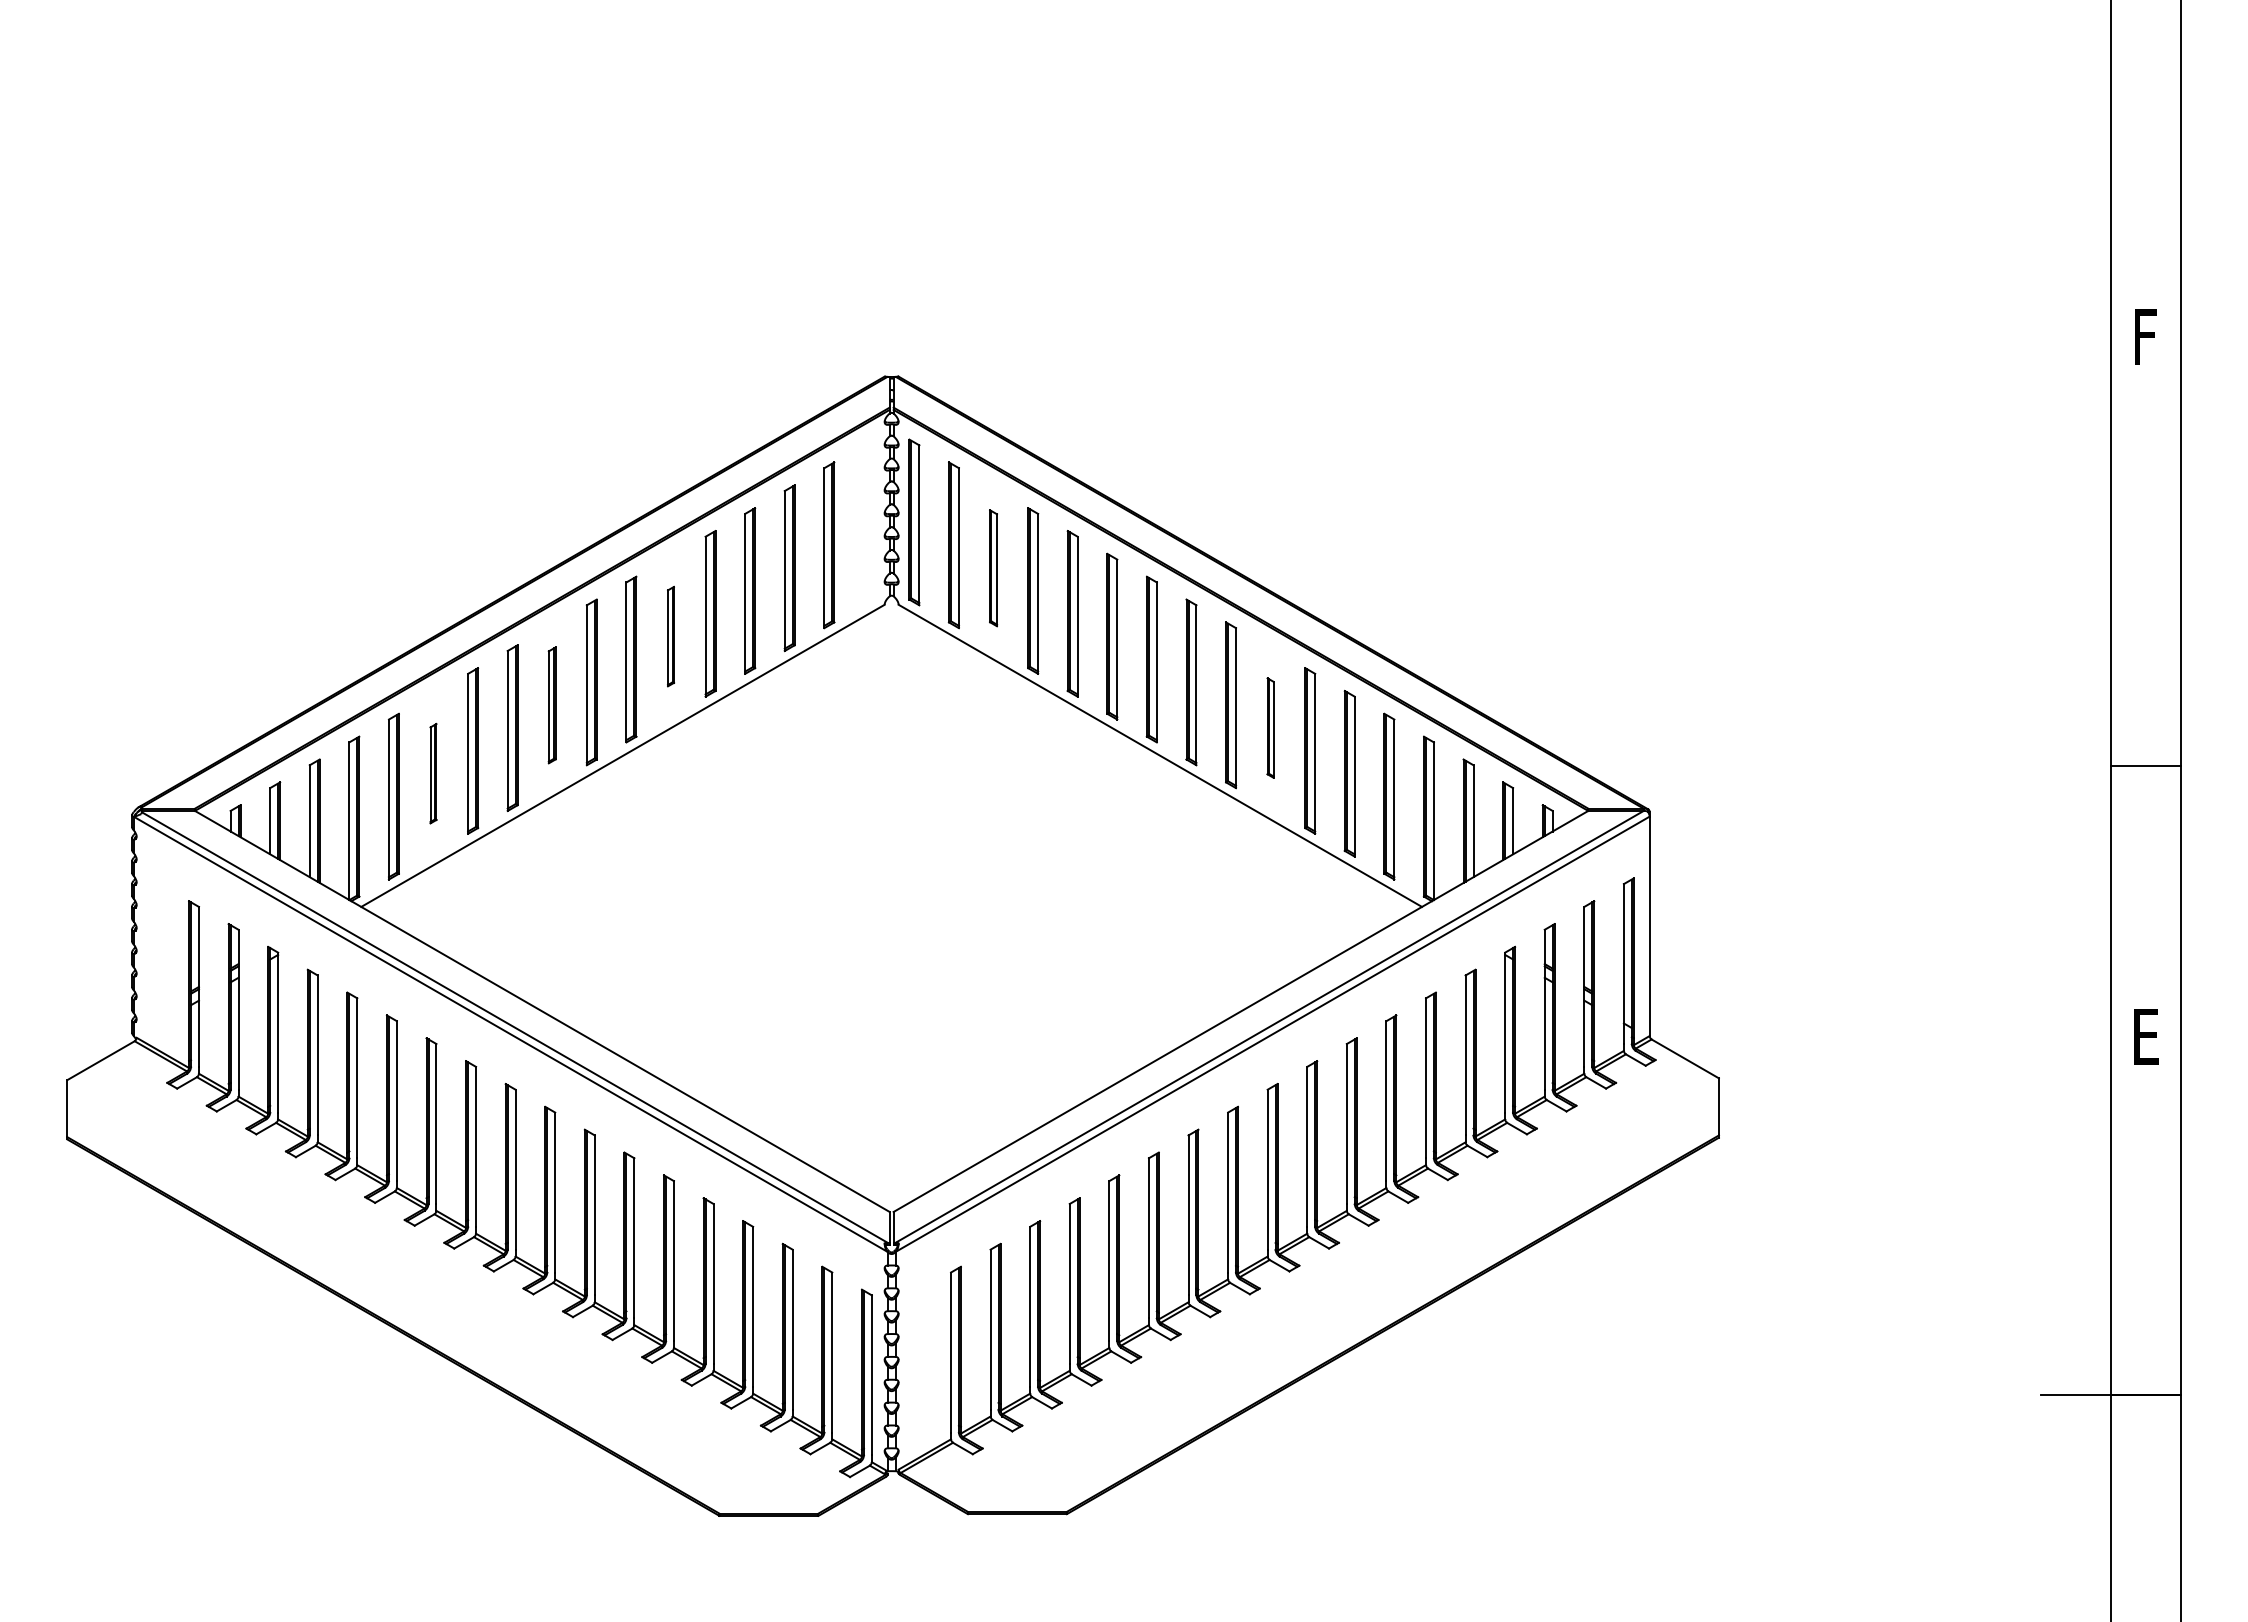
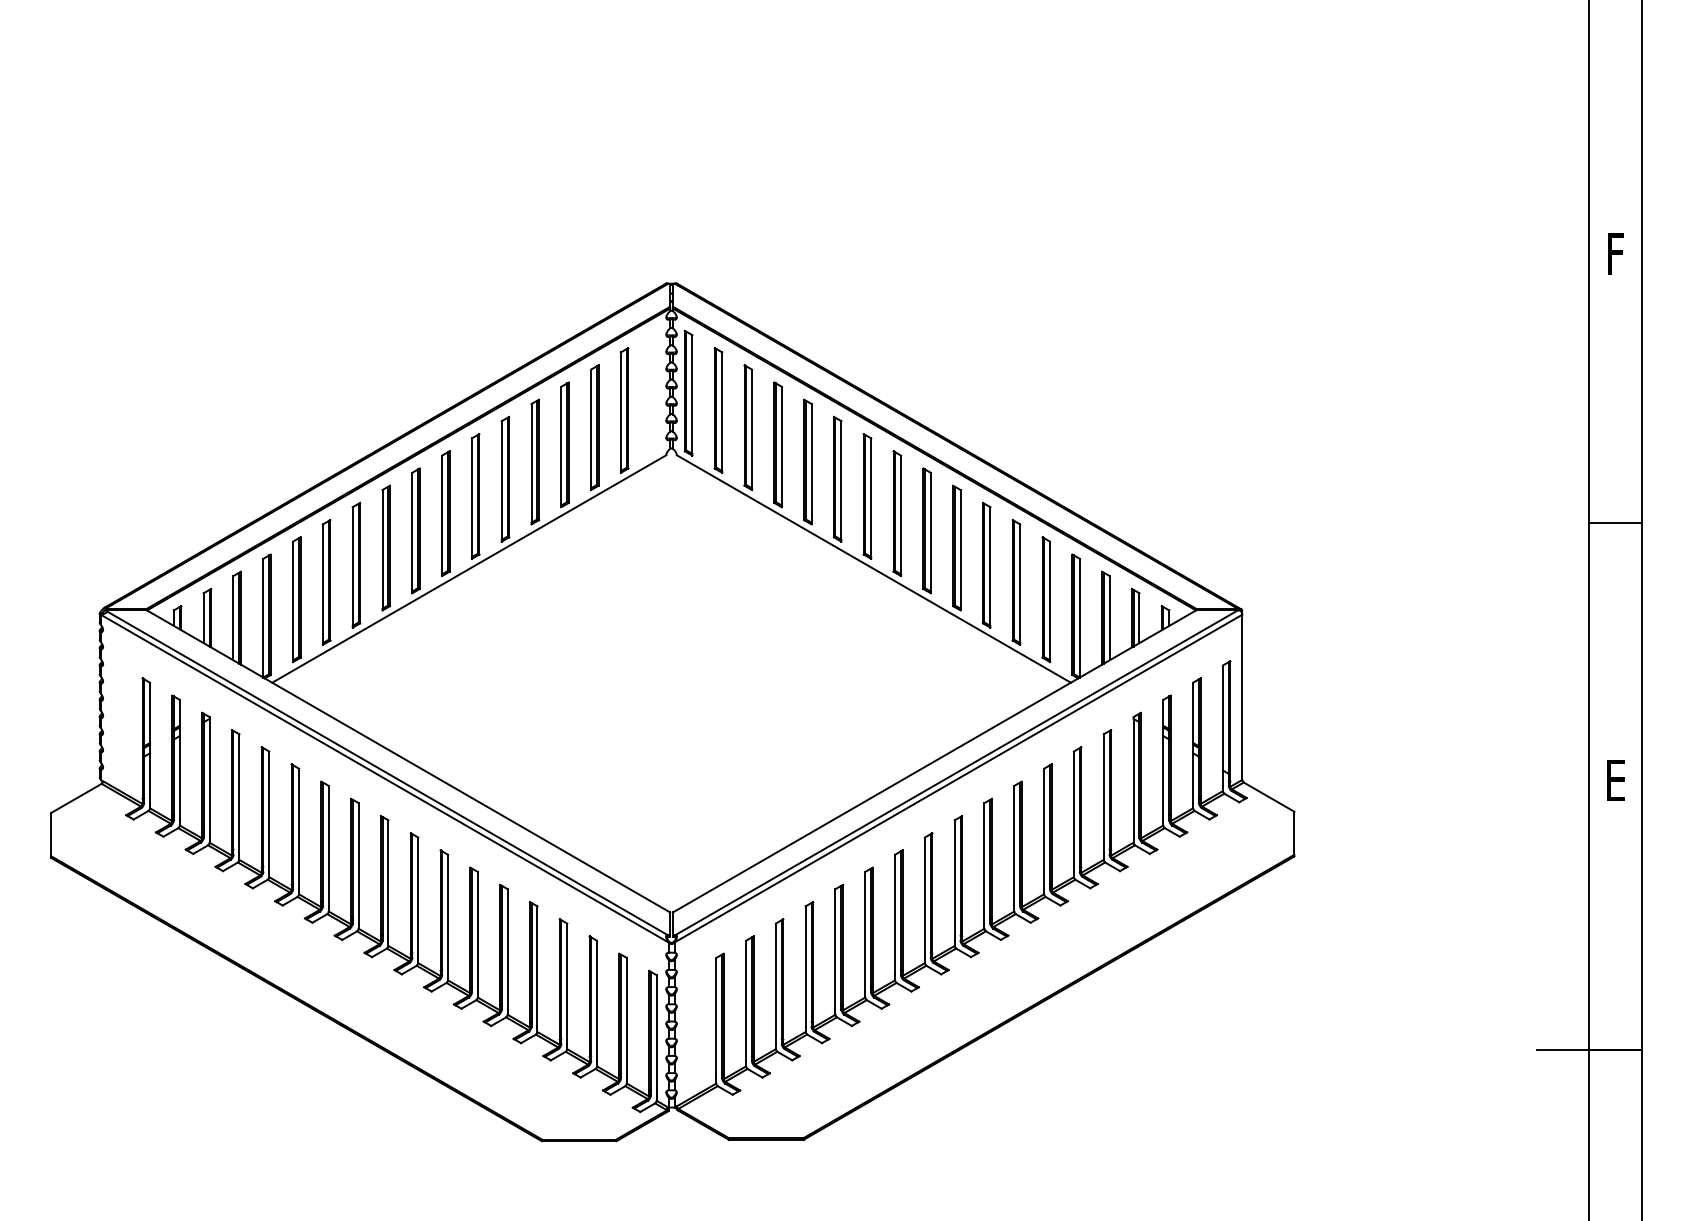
part: (993, 568) -> (748, 427), size x1.43
part: (670, 636) -> (505, 479), size x1.67
part: (552, 705) -> (416, 531), size x1.43
part: (1270, 727) -> (956, 547), size x1.67
line: (2145, 766) -> (1615, 523), moved
part: (433, 773) -> (326, 582), size x1.67

